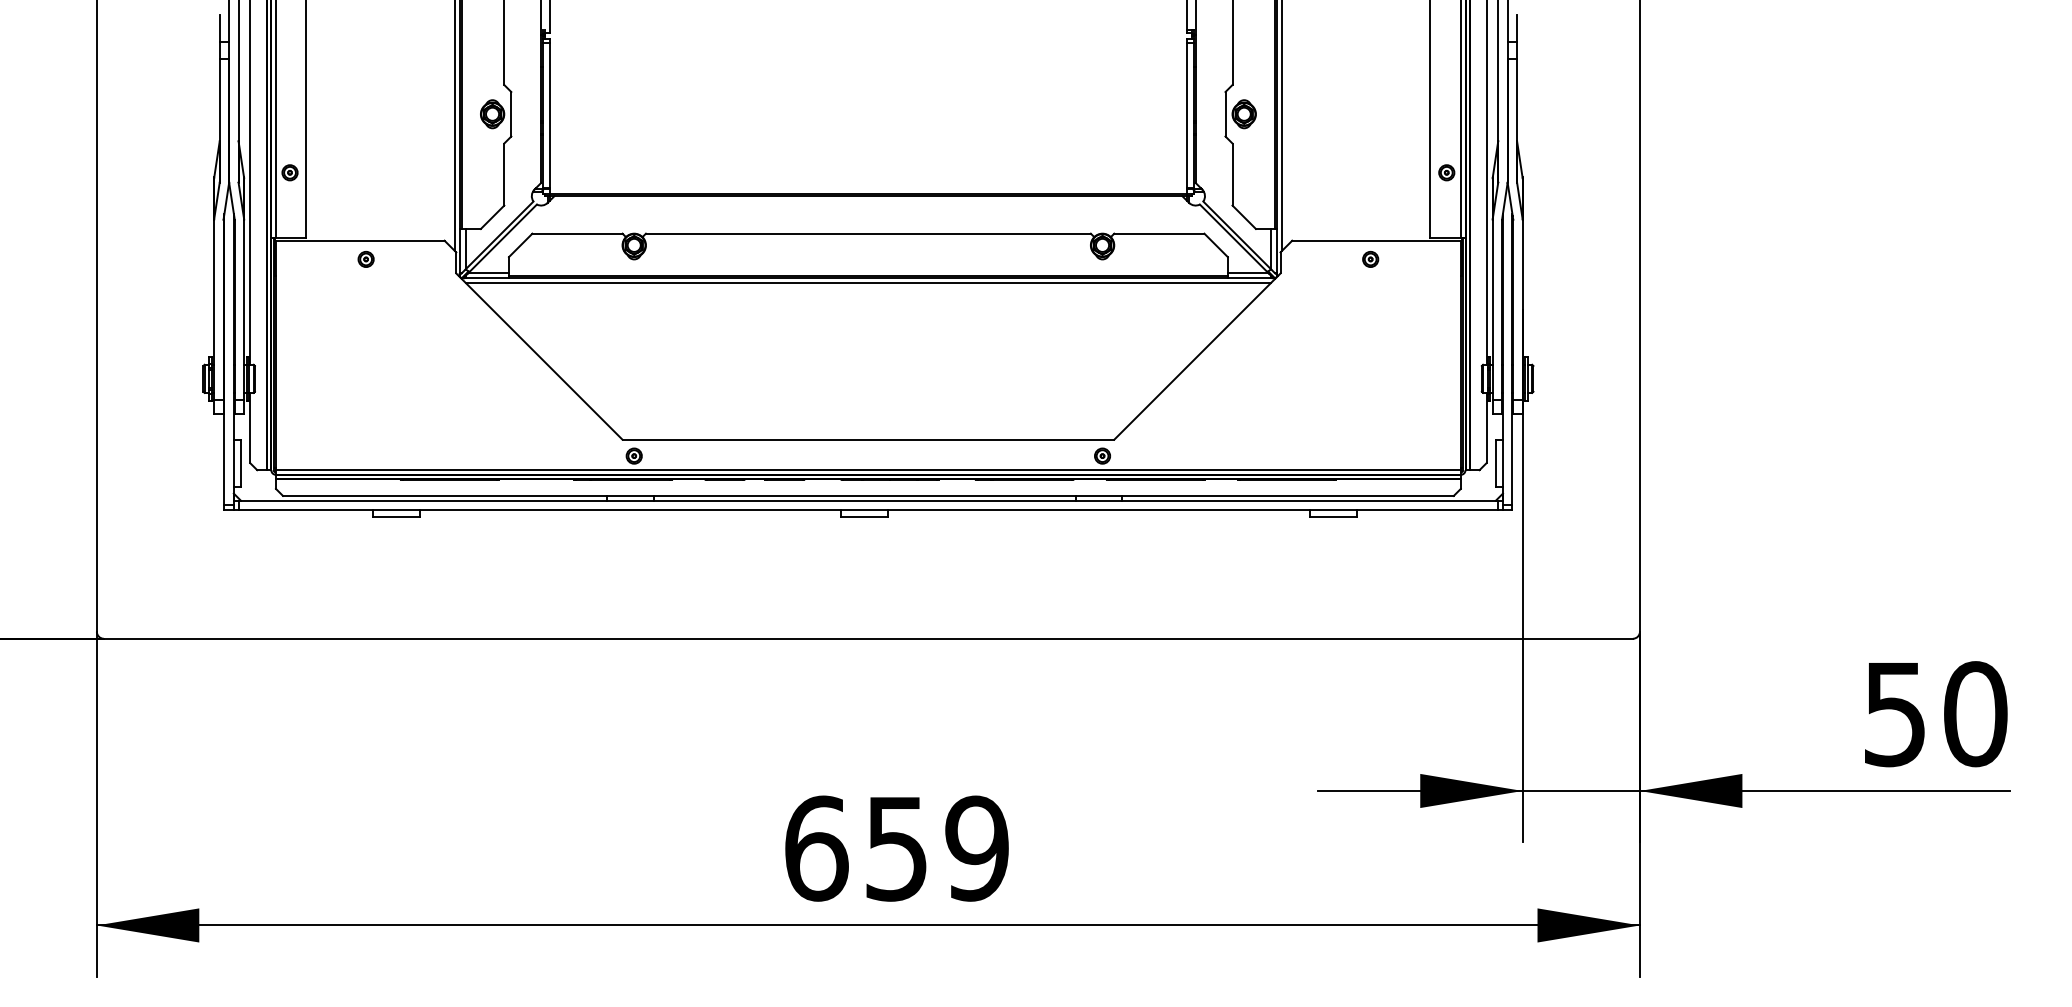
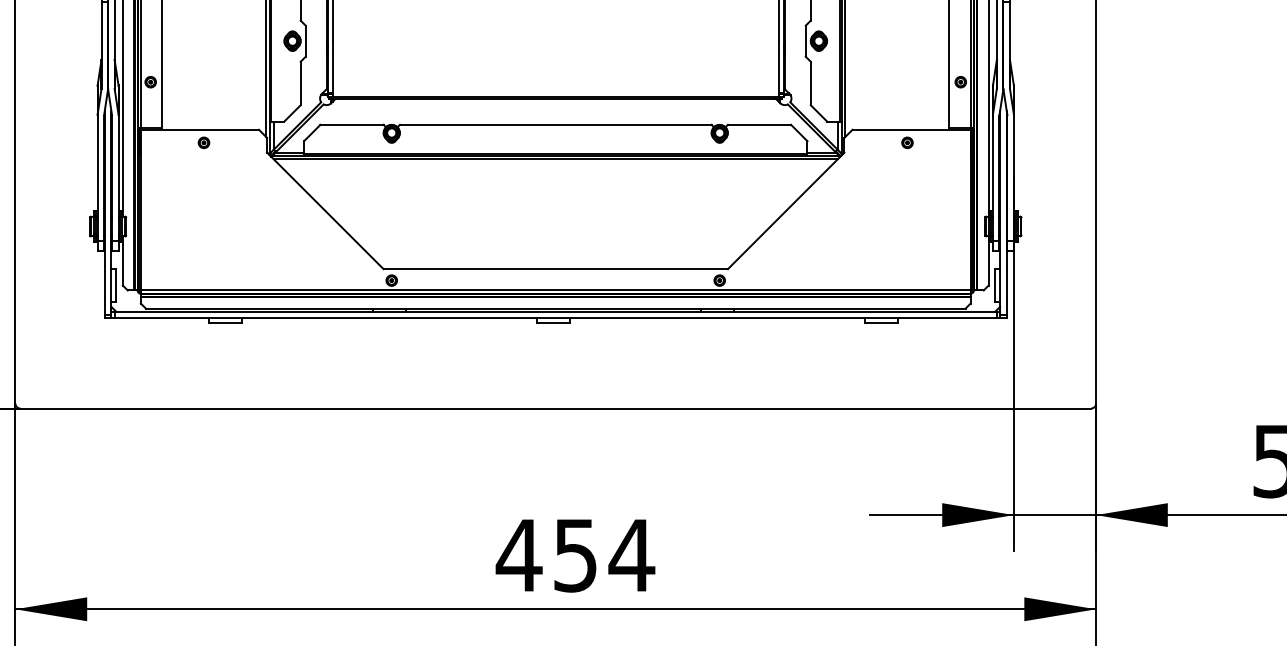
text: (896, 848) -> (575, 555), 659 -> 454

